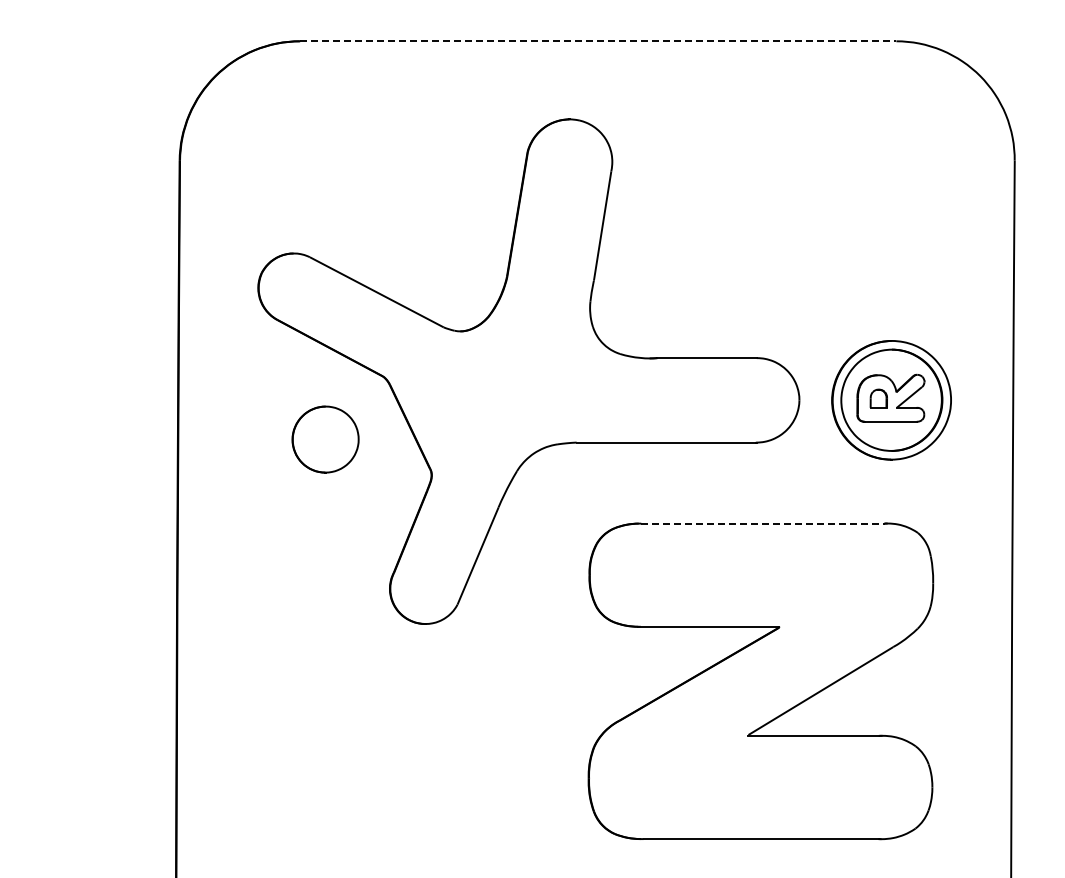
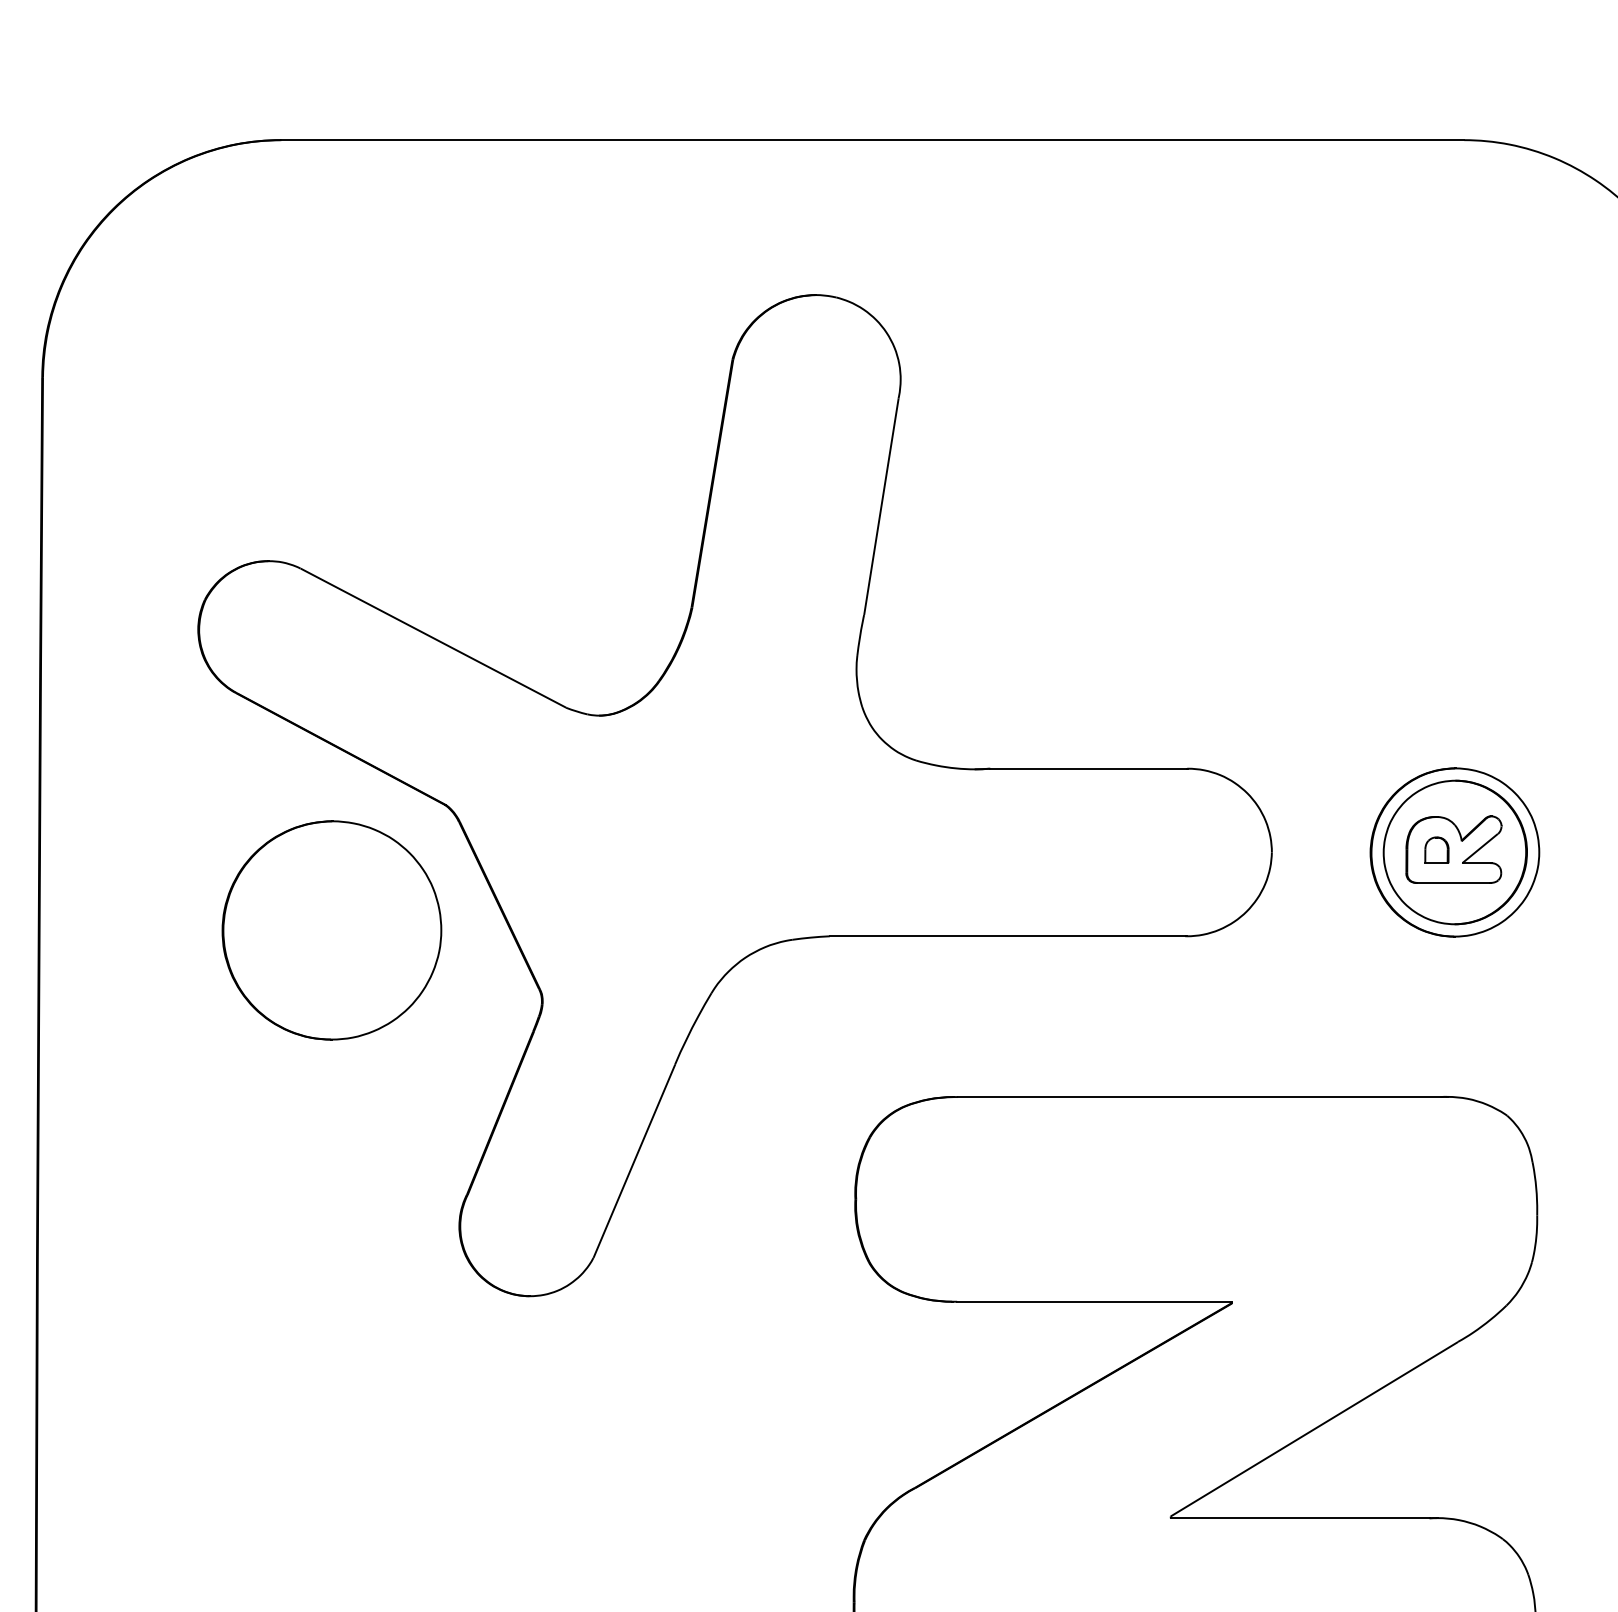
line: (598, 41) -> (873, 140), dashed -> solid
part: (891, 400) -> (1454, 852), size x0.71
part: (325, 439) -> (331, 930), size x1.67
line: (762, 523) -> (1198, 1096), dashed -> solid

